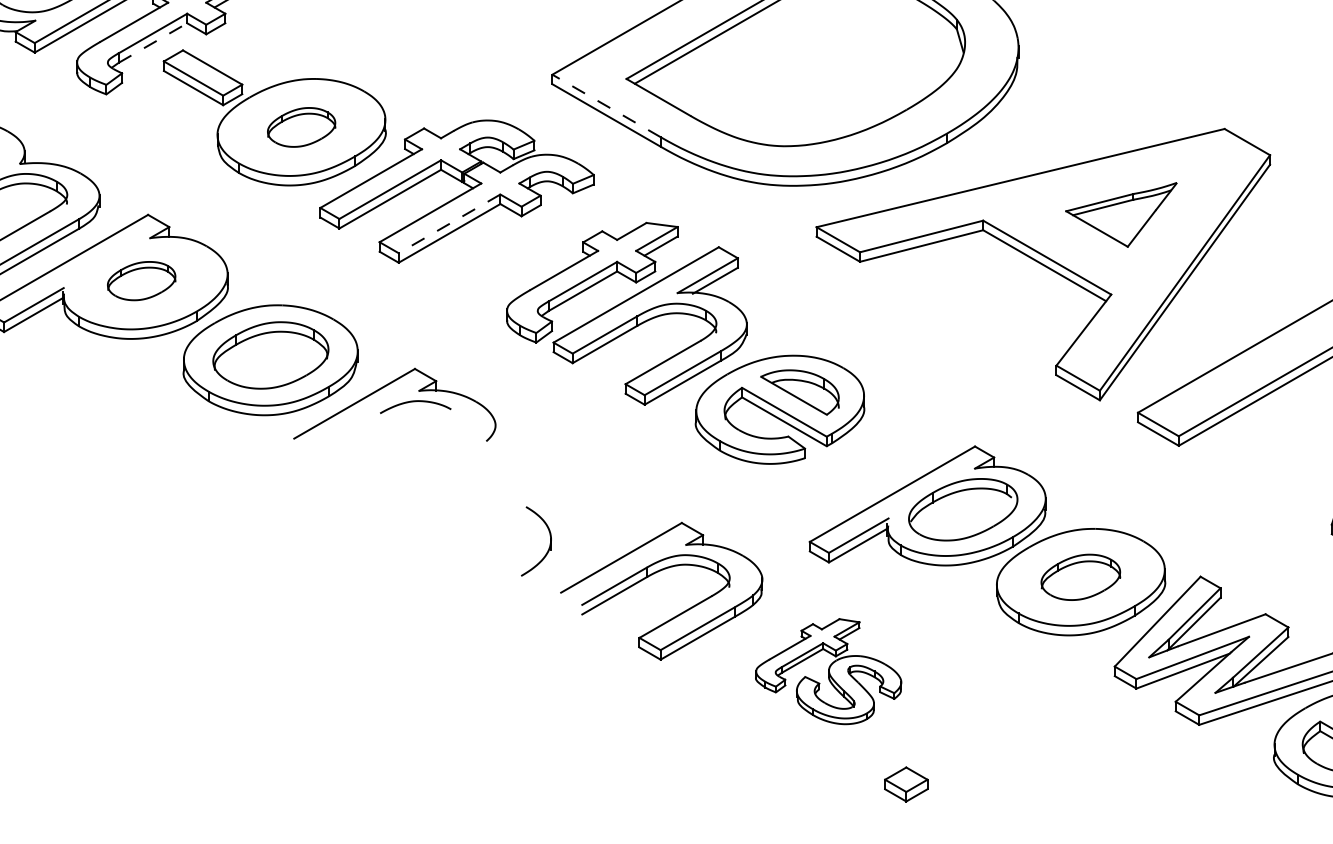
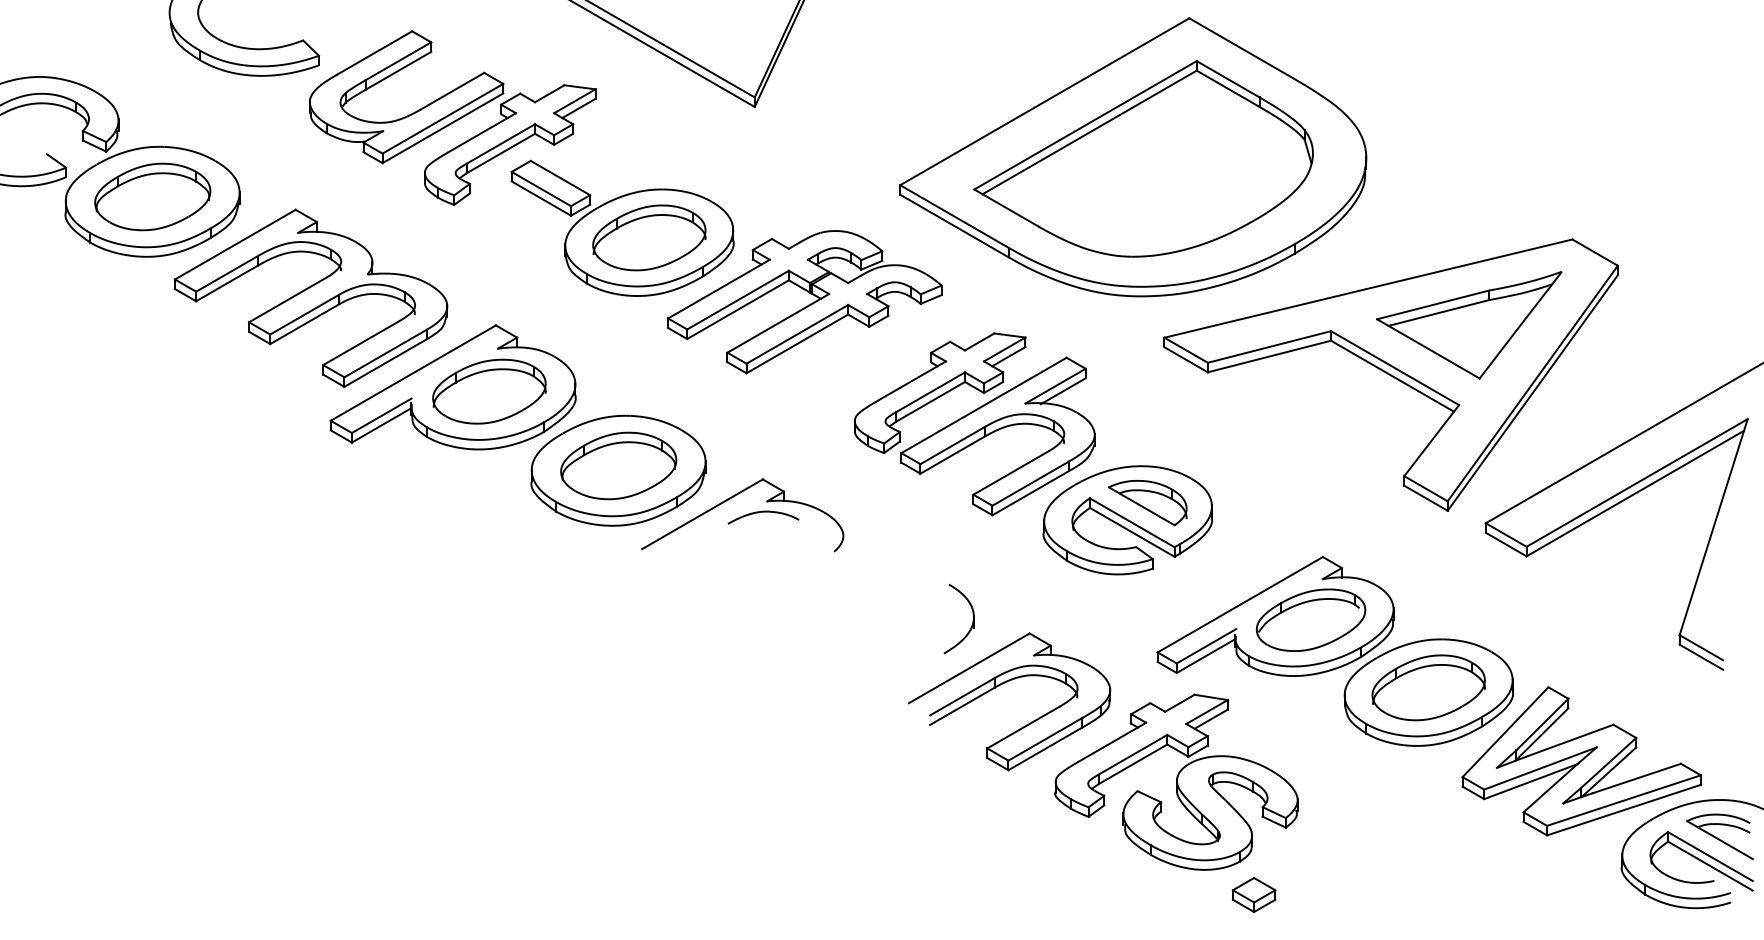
line: (152, 42) -> (500, 153), dashed -> solid
line: (606, 105) -> (954, 216), dashed -> solid
part: (301, 126) -> (649, 237), size x1.67
part: (1121, 214) -> (1469, 325), size x1.67
line: (449, 223) -> (797, 334), dashed -> solid
part: (141, 280) -> (489, 391), size x1.67
part: (549, 541) -> (972, 619), moved
part: (1080, 576) -> (1428, 687), size x1.43
part: (828, 670) -> (1176, 781), size x1.67

